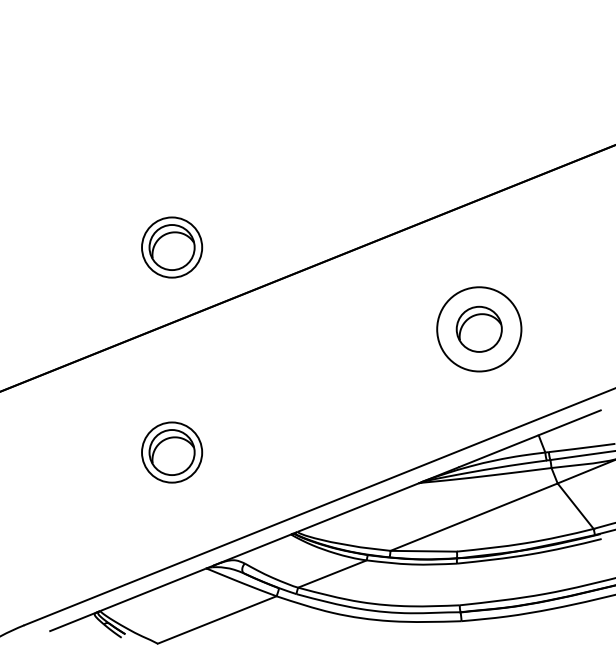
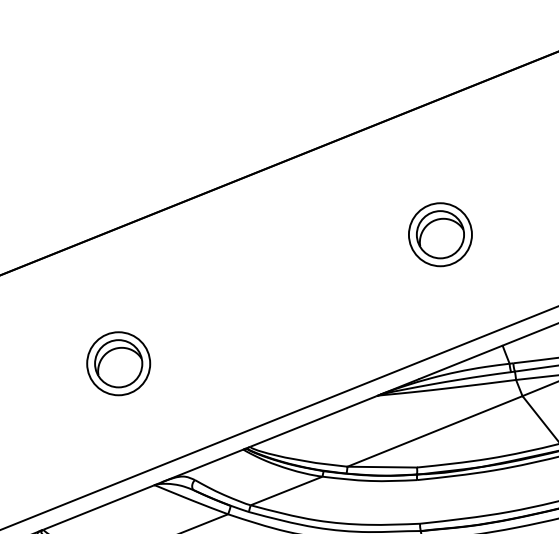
part: (172, 247) -> (119, 148), removed
circle: (479, 329) -> (440, 234), size x0.71

